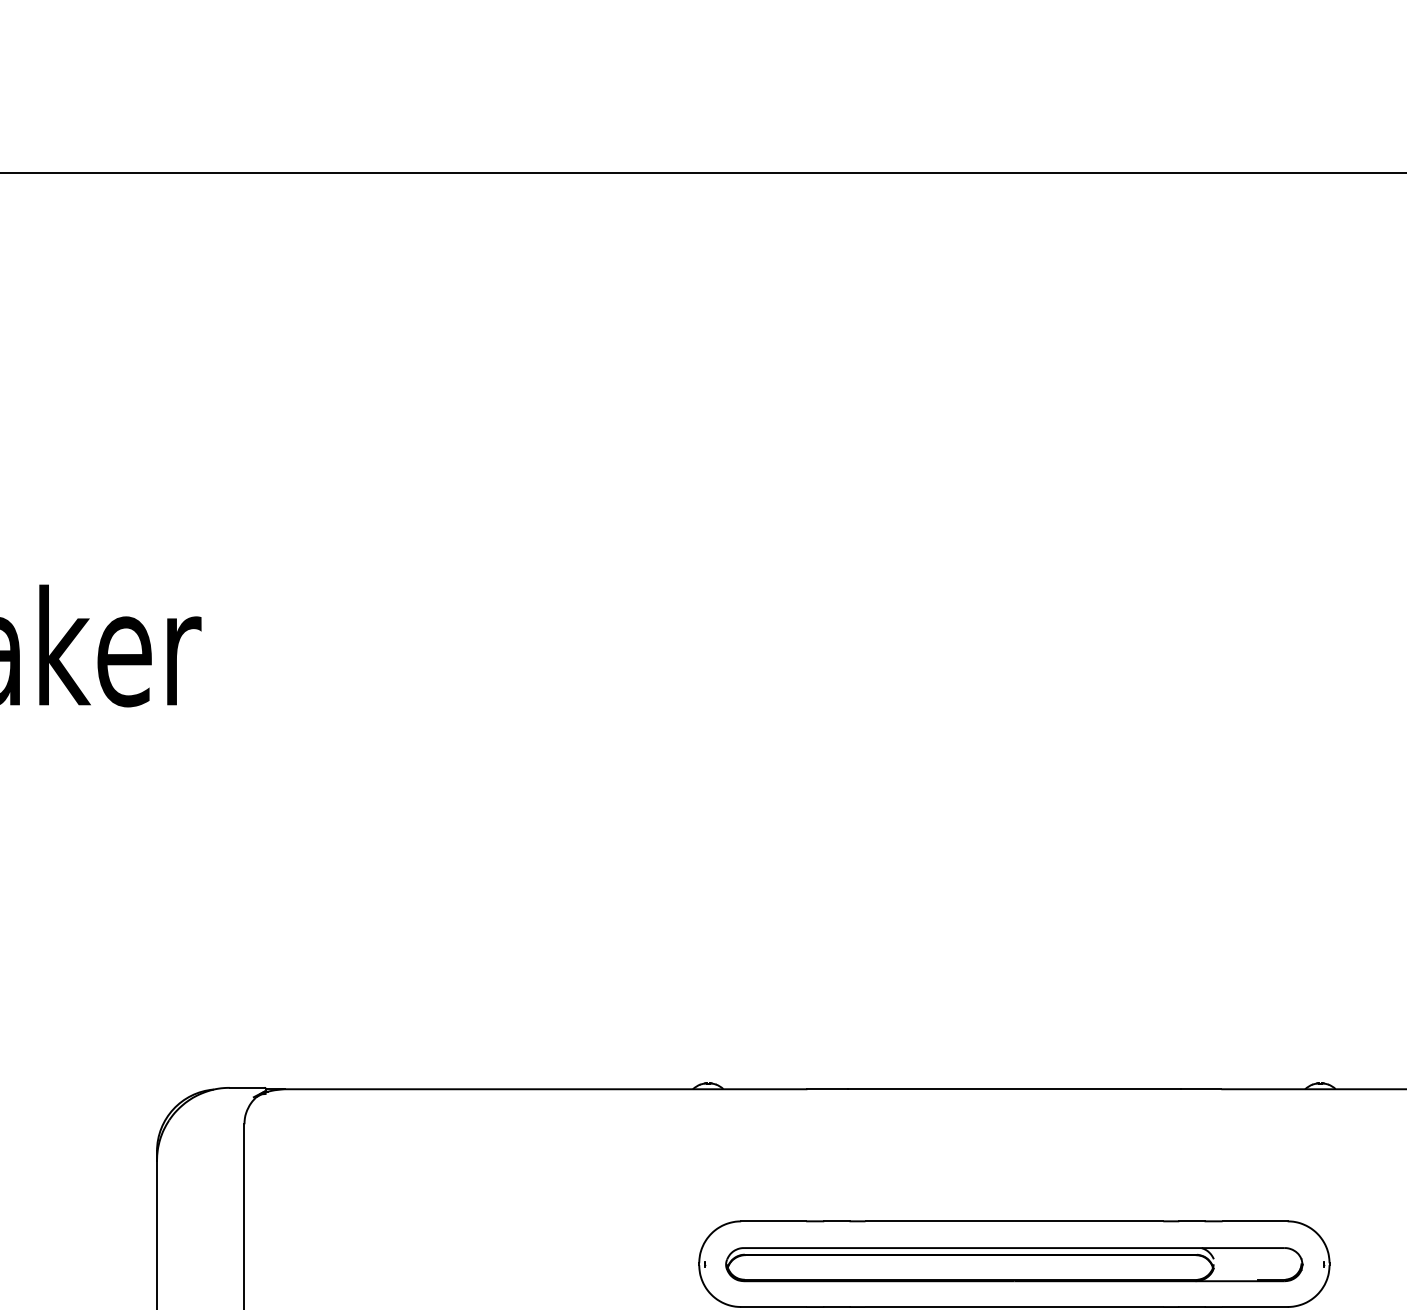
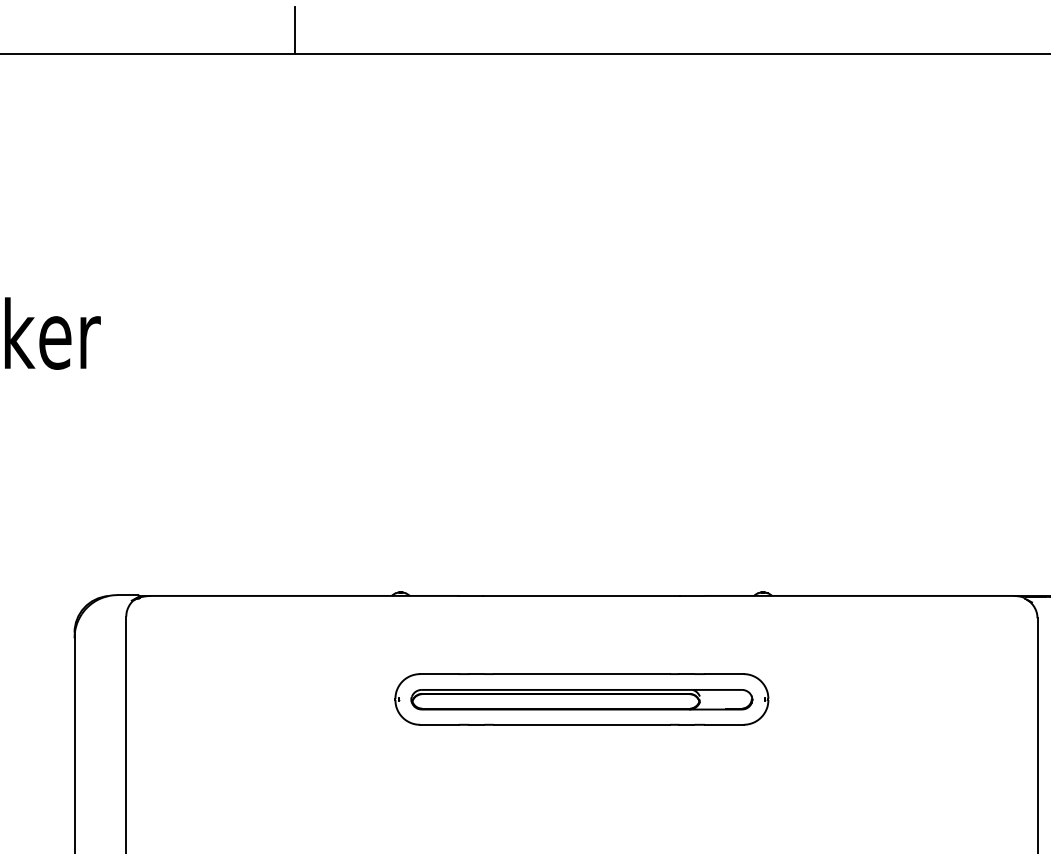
line: (530, 133) -> (295, 30), added

